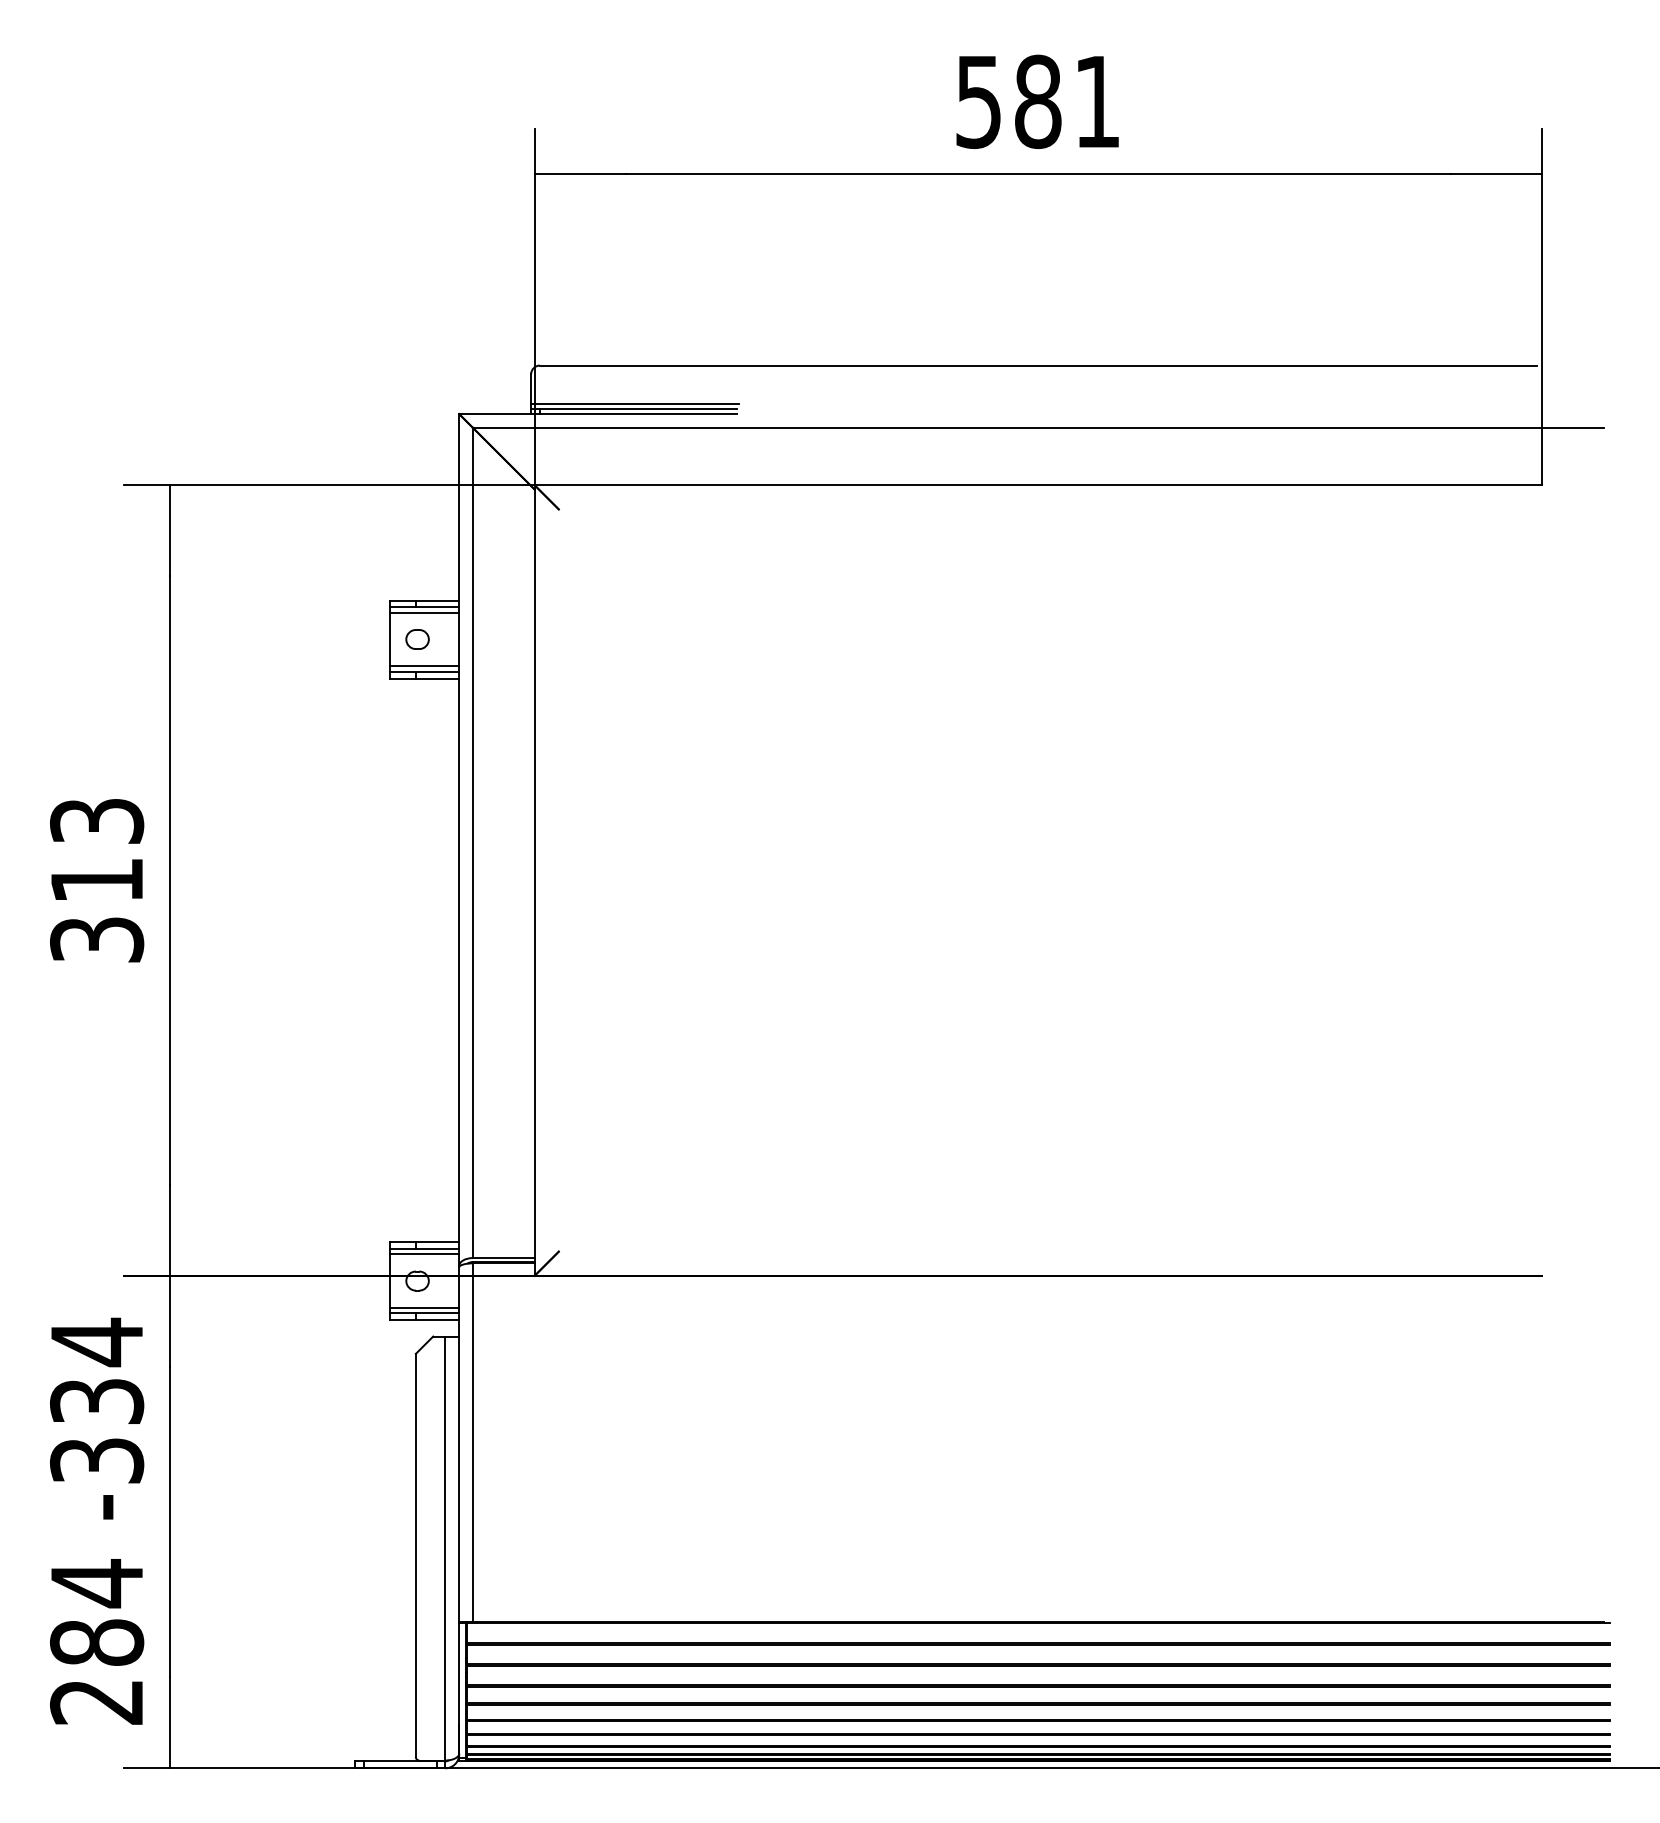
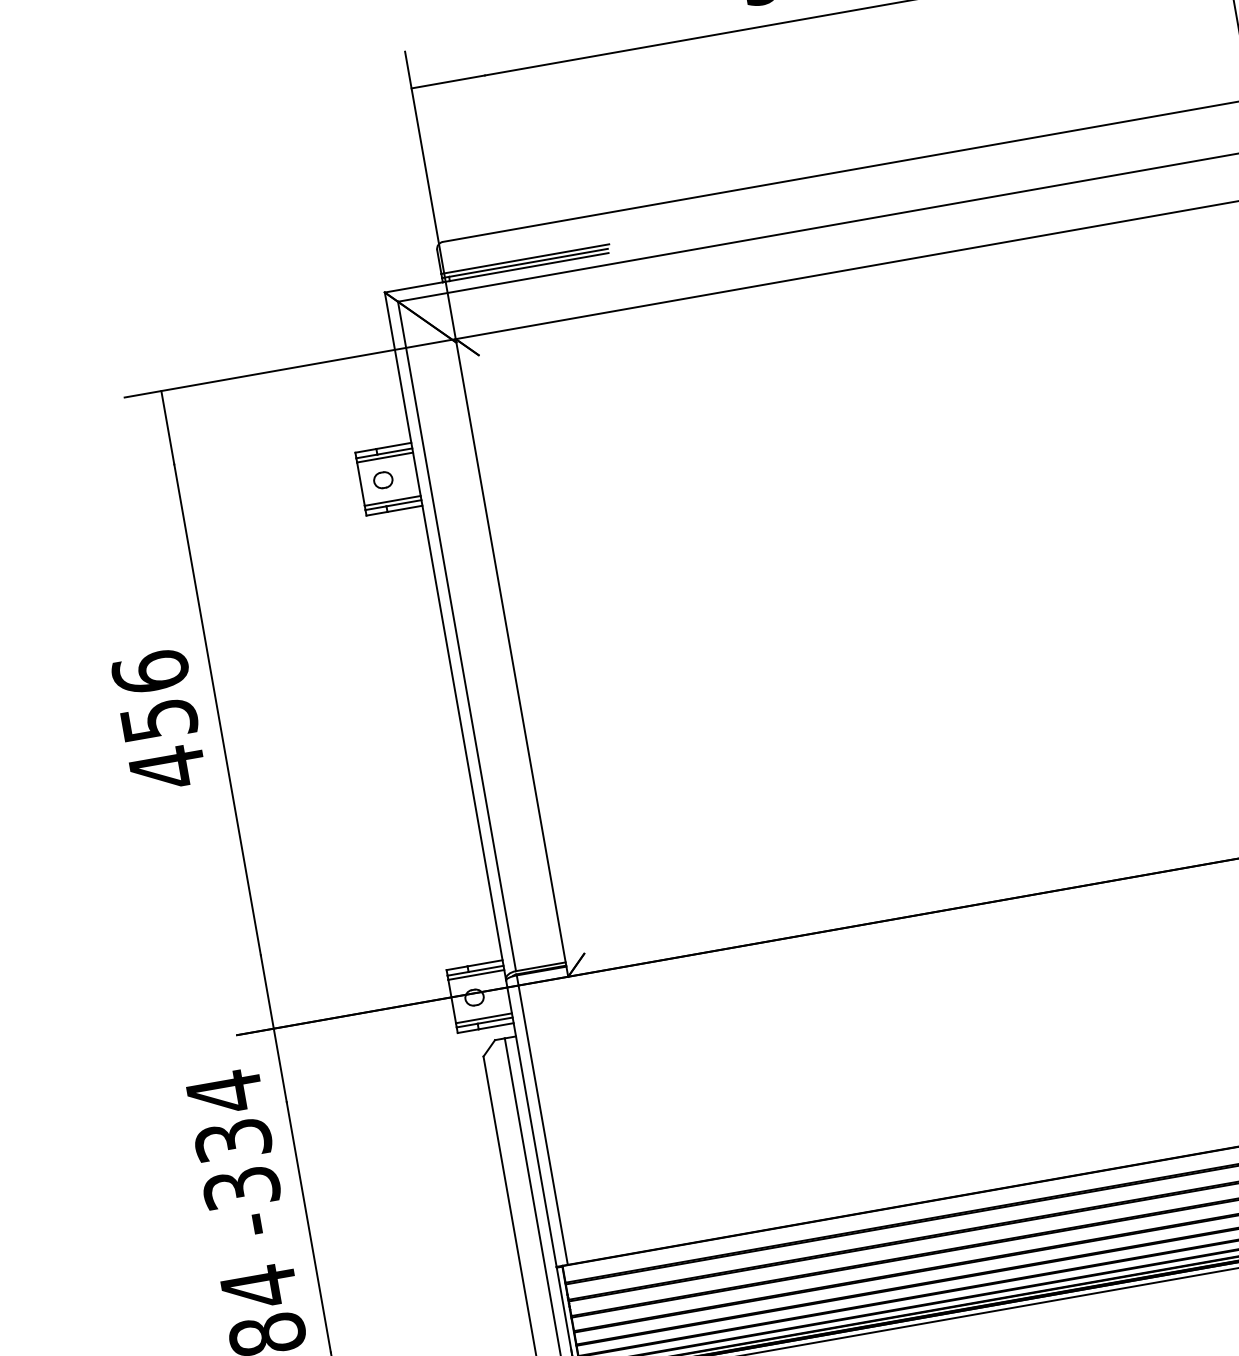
text: (97, 880) -> (159, 720), 313 -> 456

